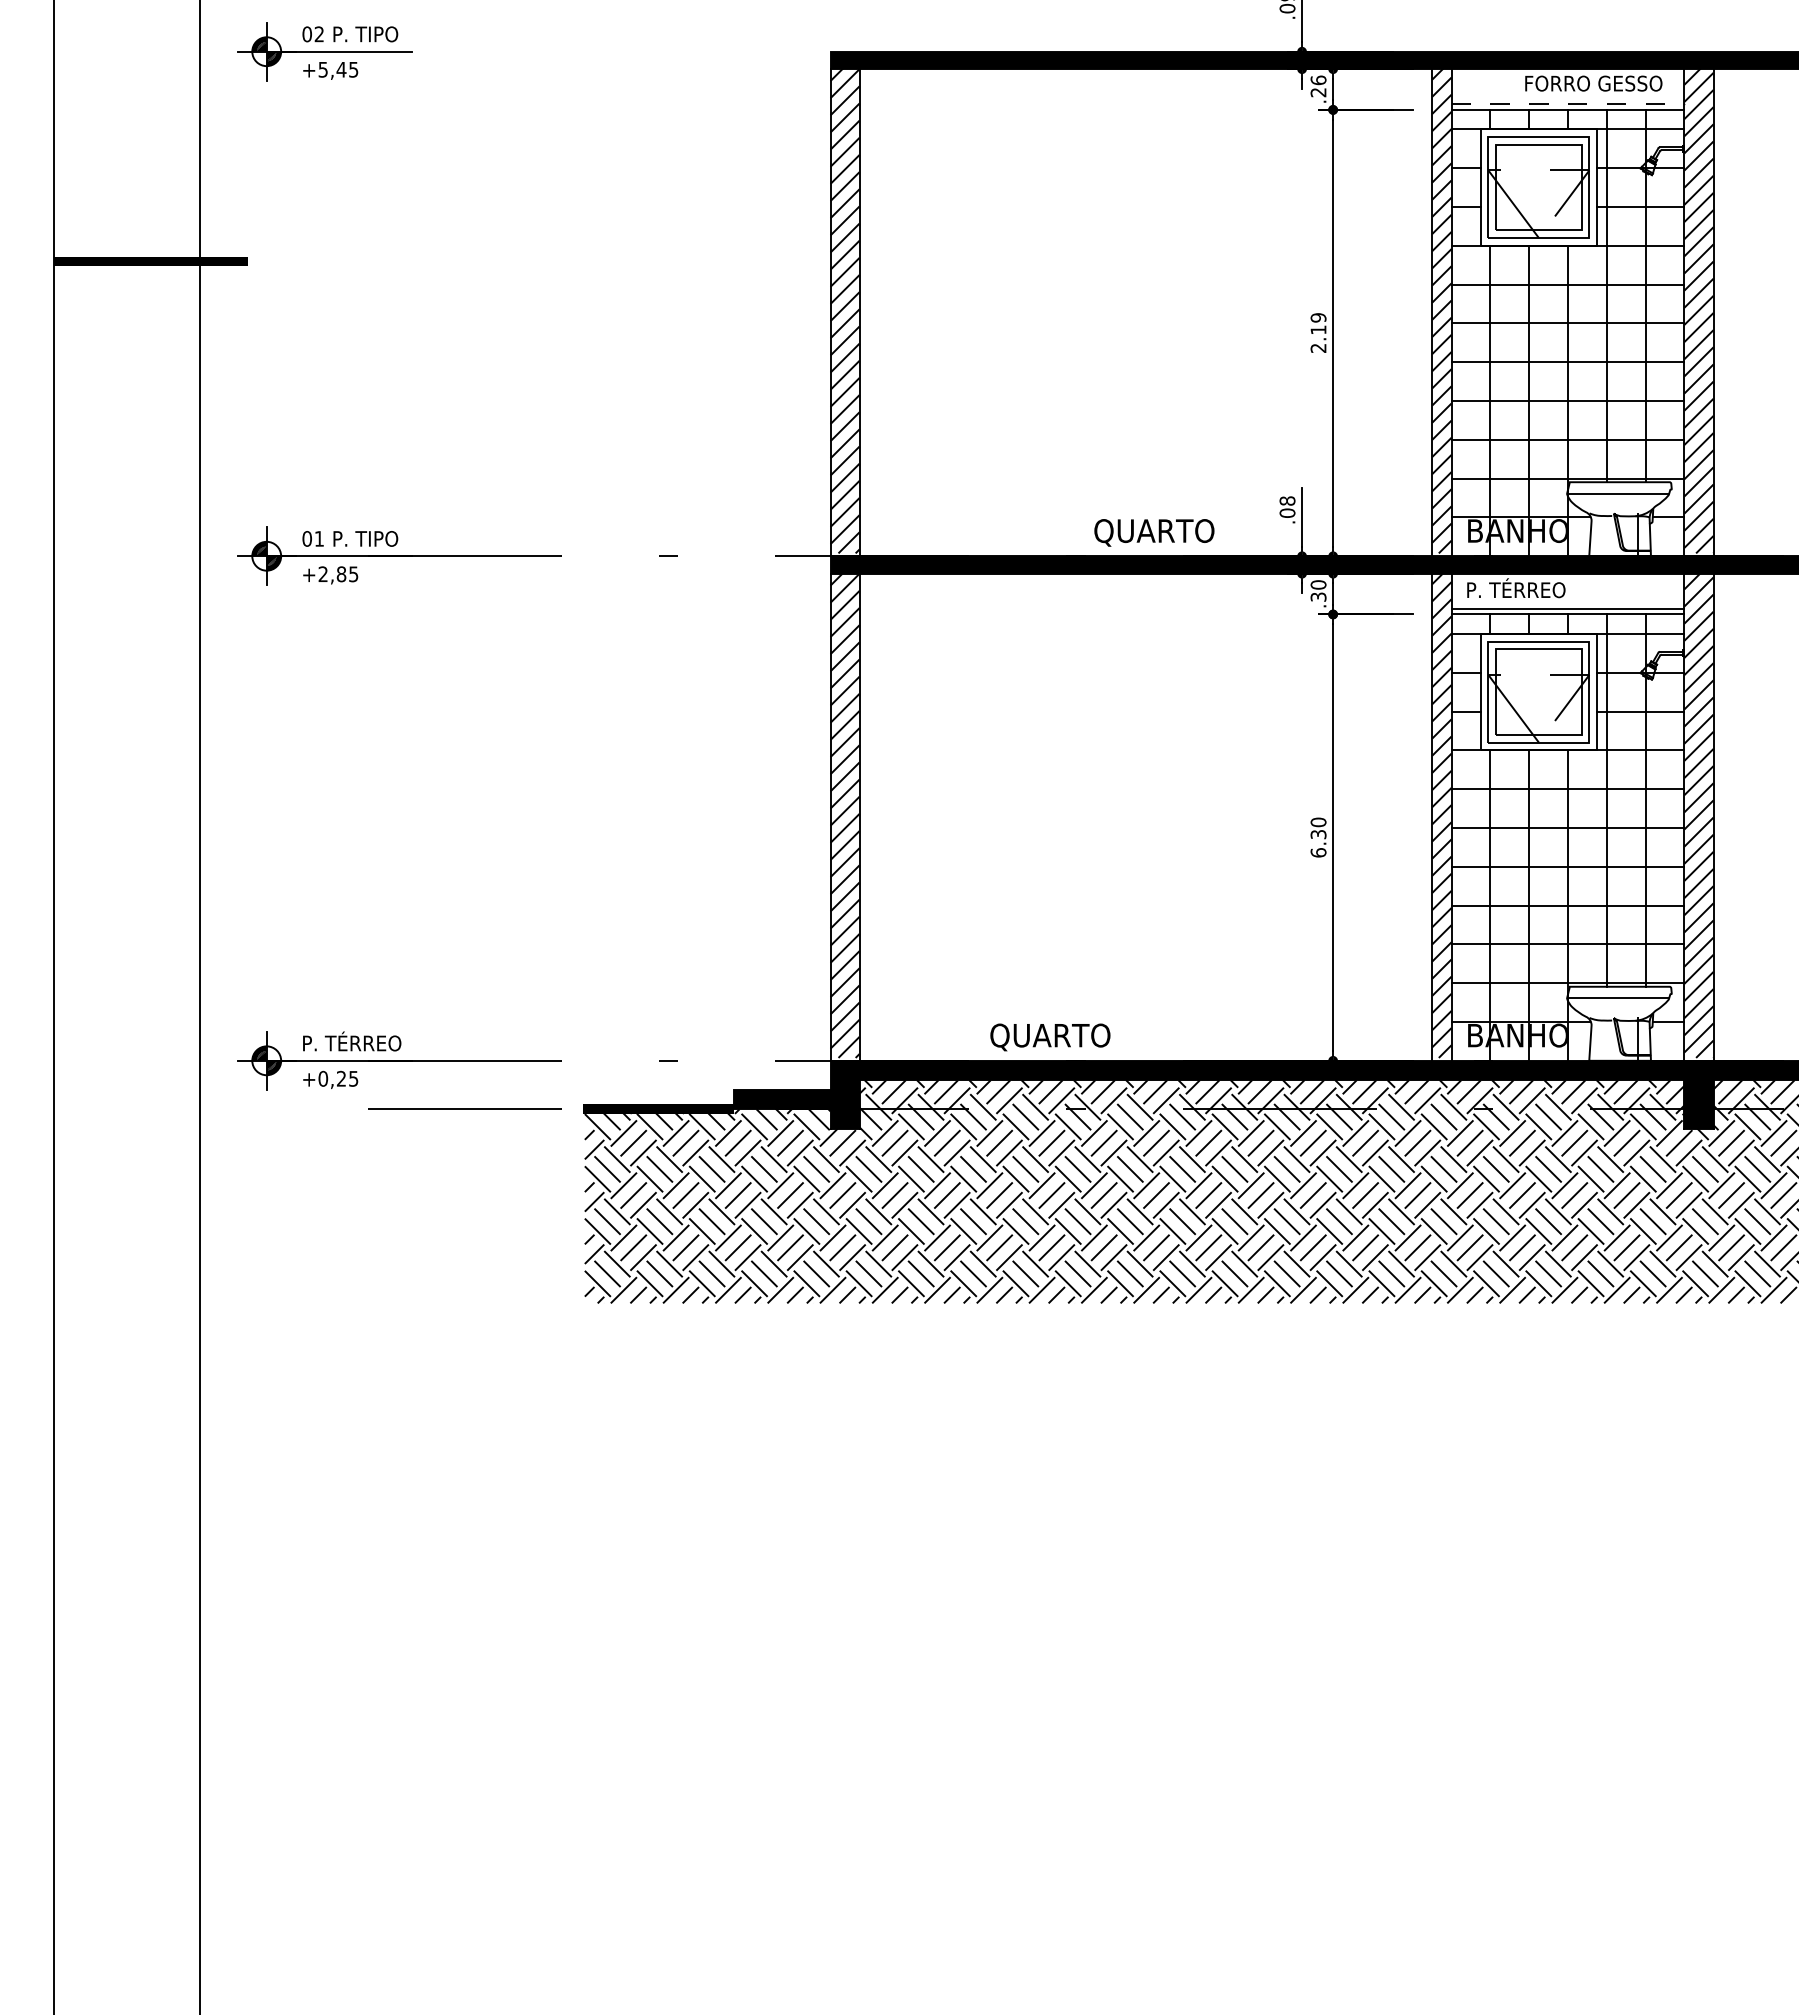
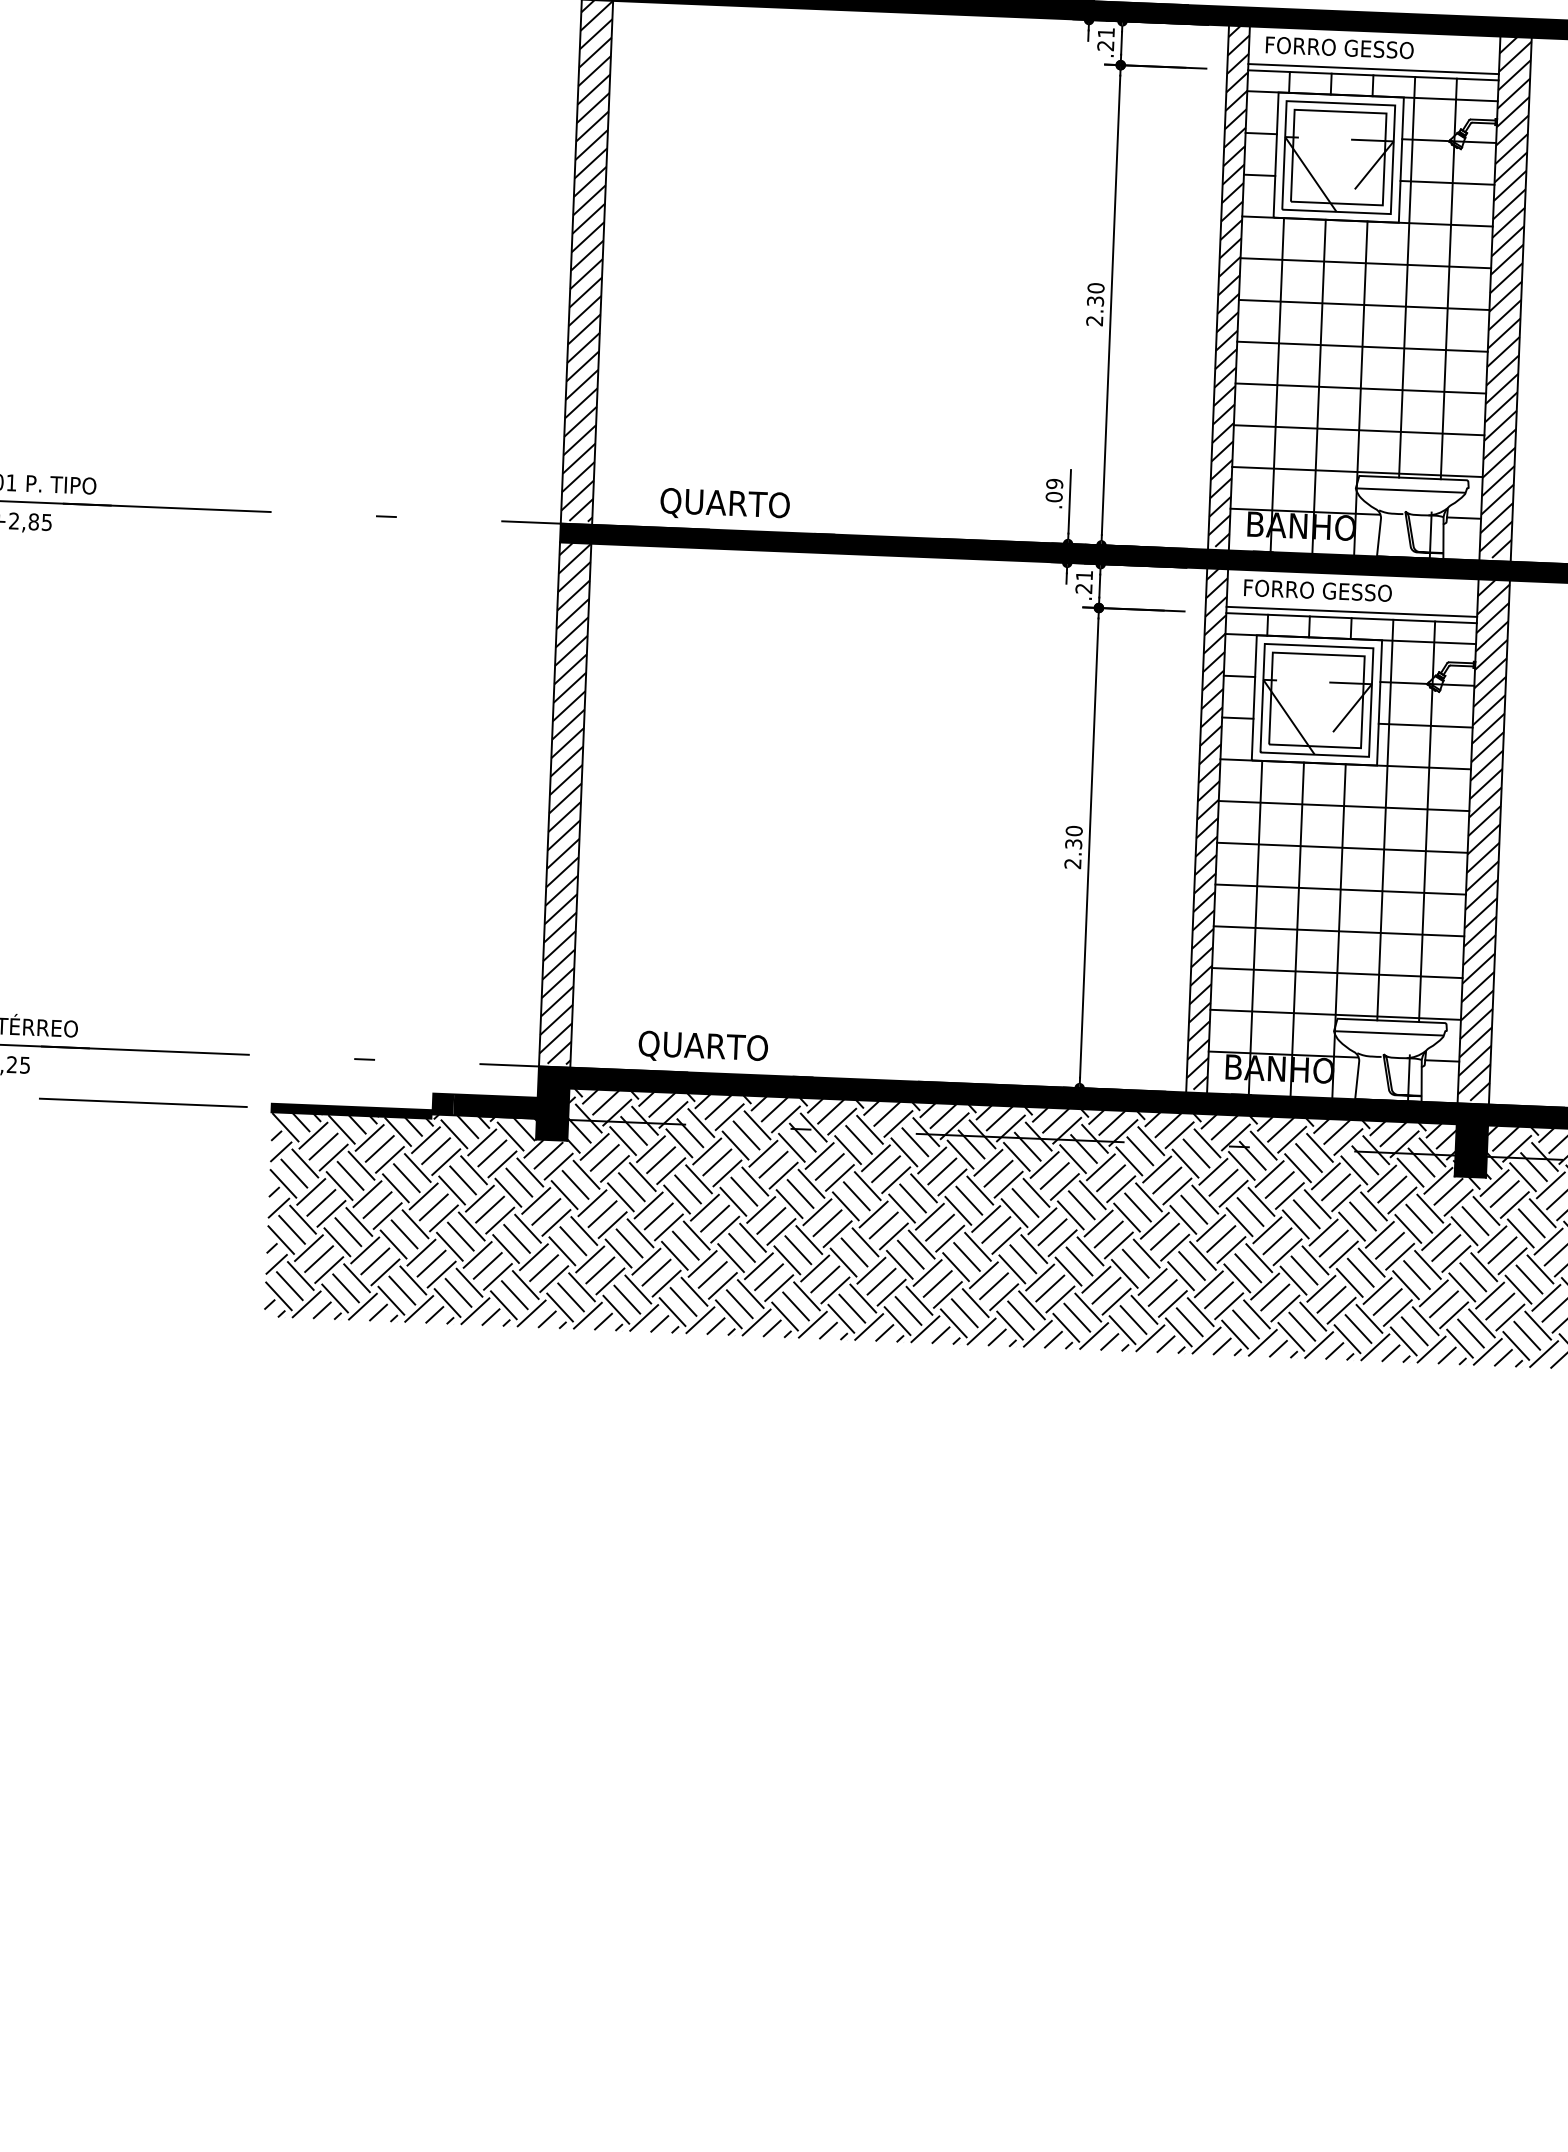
text: (1318, 80) -> (1106, 32), .26 -> .21
text: (1593, 83) -> (1339, 47), moved
line: (1568, 104) -> (1374, 69), dashed -> solid
text: (1318, 323) -> (1095, 294), 2.19 -> 2.30
text: (1287, 500) -> (1054, 483), .08 -> .09
text: (1154, 532) -> (725, 504), moved
text: (1536, 588) -> (1318, 588), P. TÉRREO -> FORRO GESSO
text: (1318, 590) -> (1084, 581), .30 -> .21
text: (1318, 852) -> (1072, 863), 6.30 -> 2.30
text: (1050, 1037) -> (703, 1047), moved

